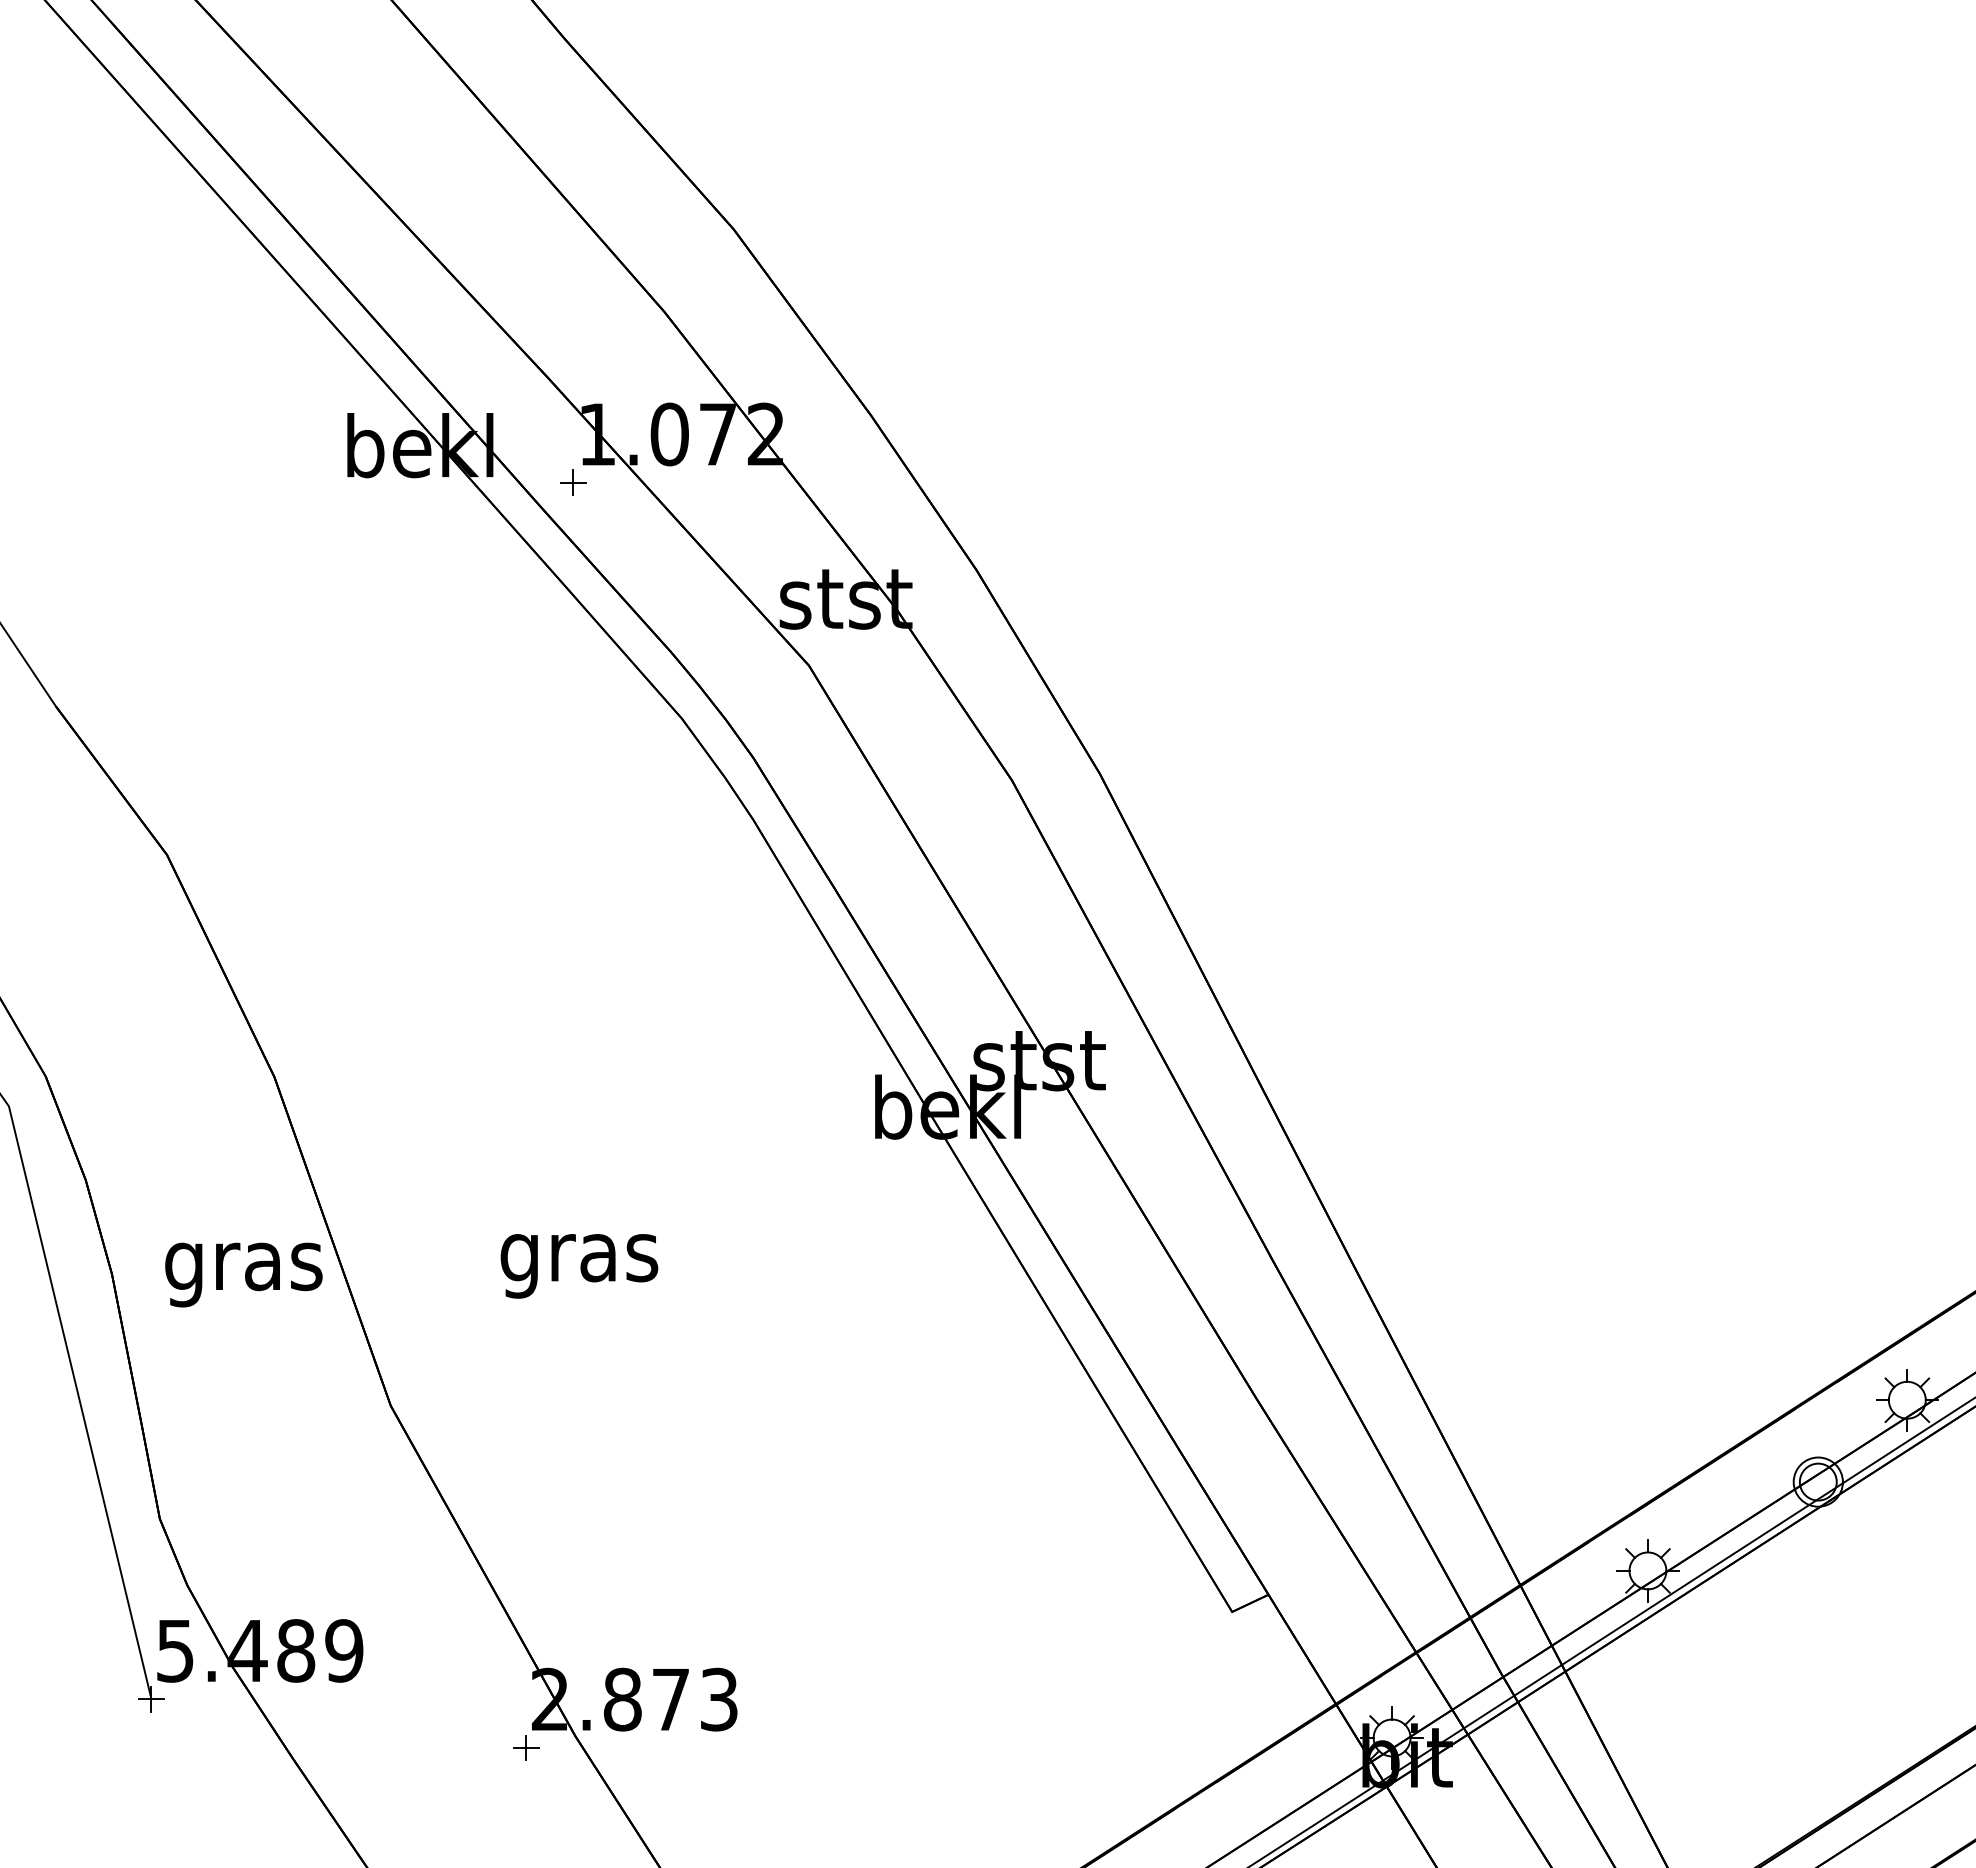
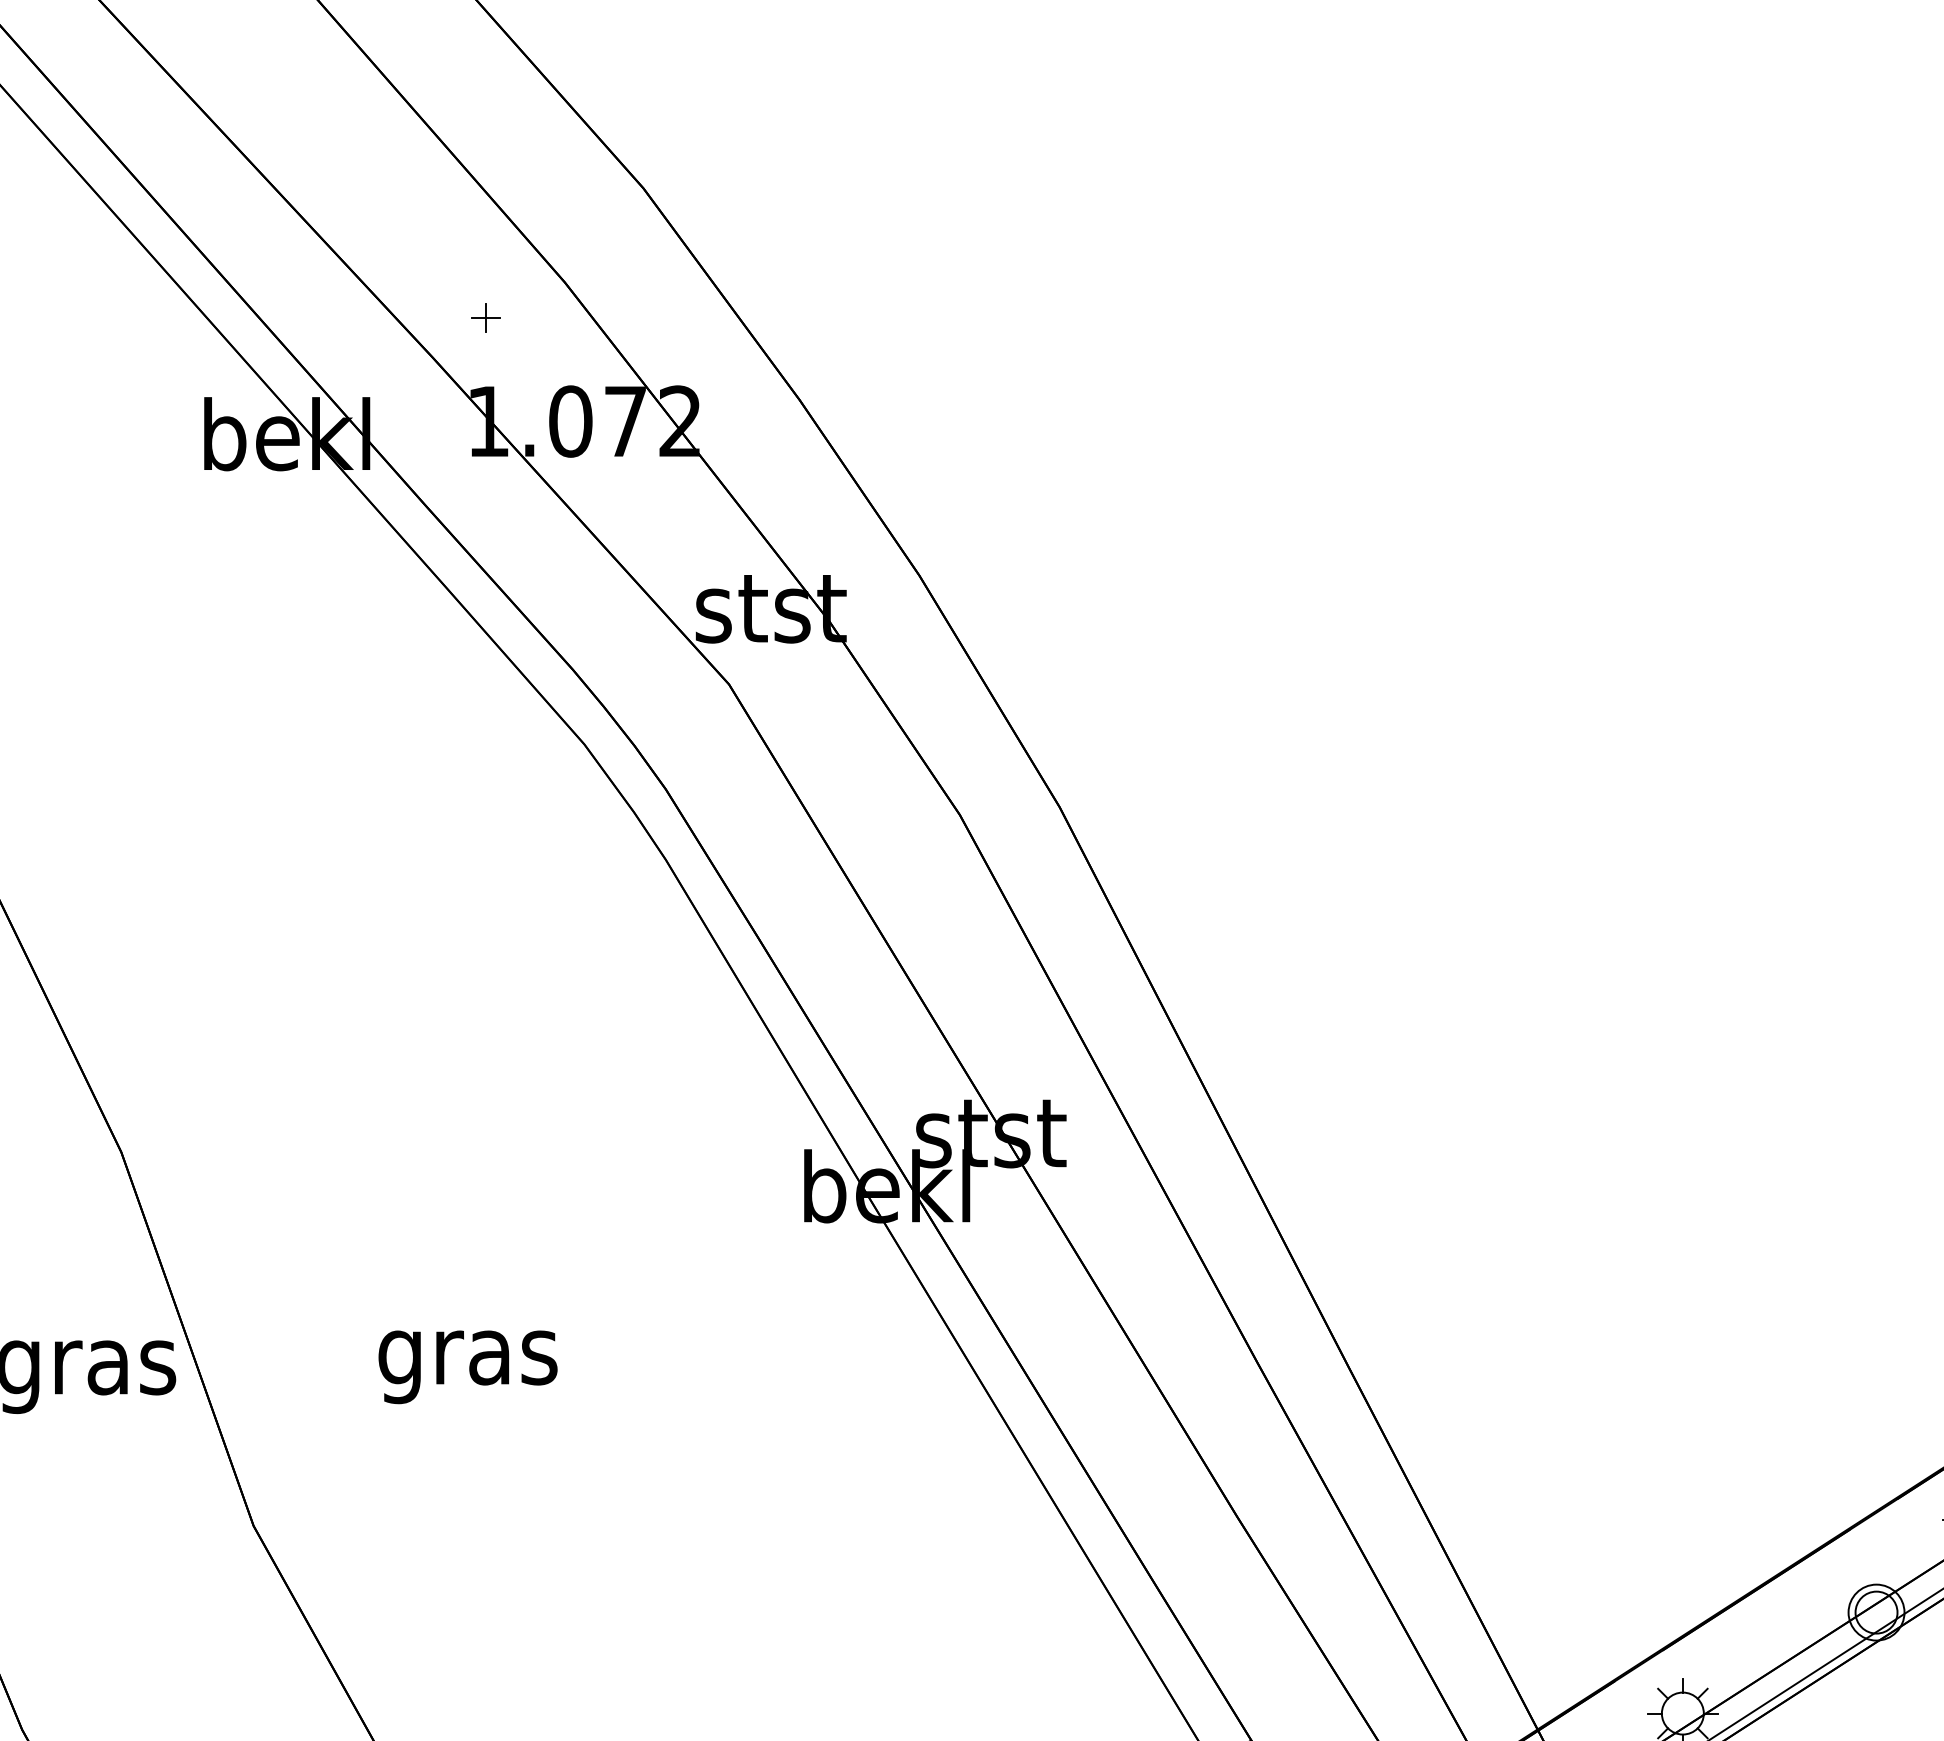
part: (573, 482) -> (486, 318), moved

